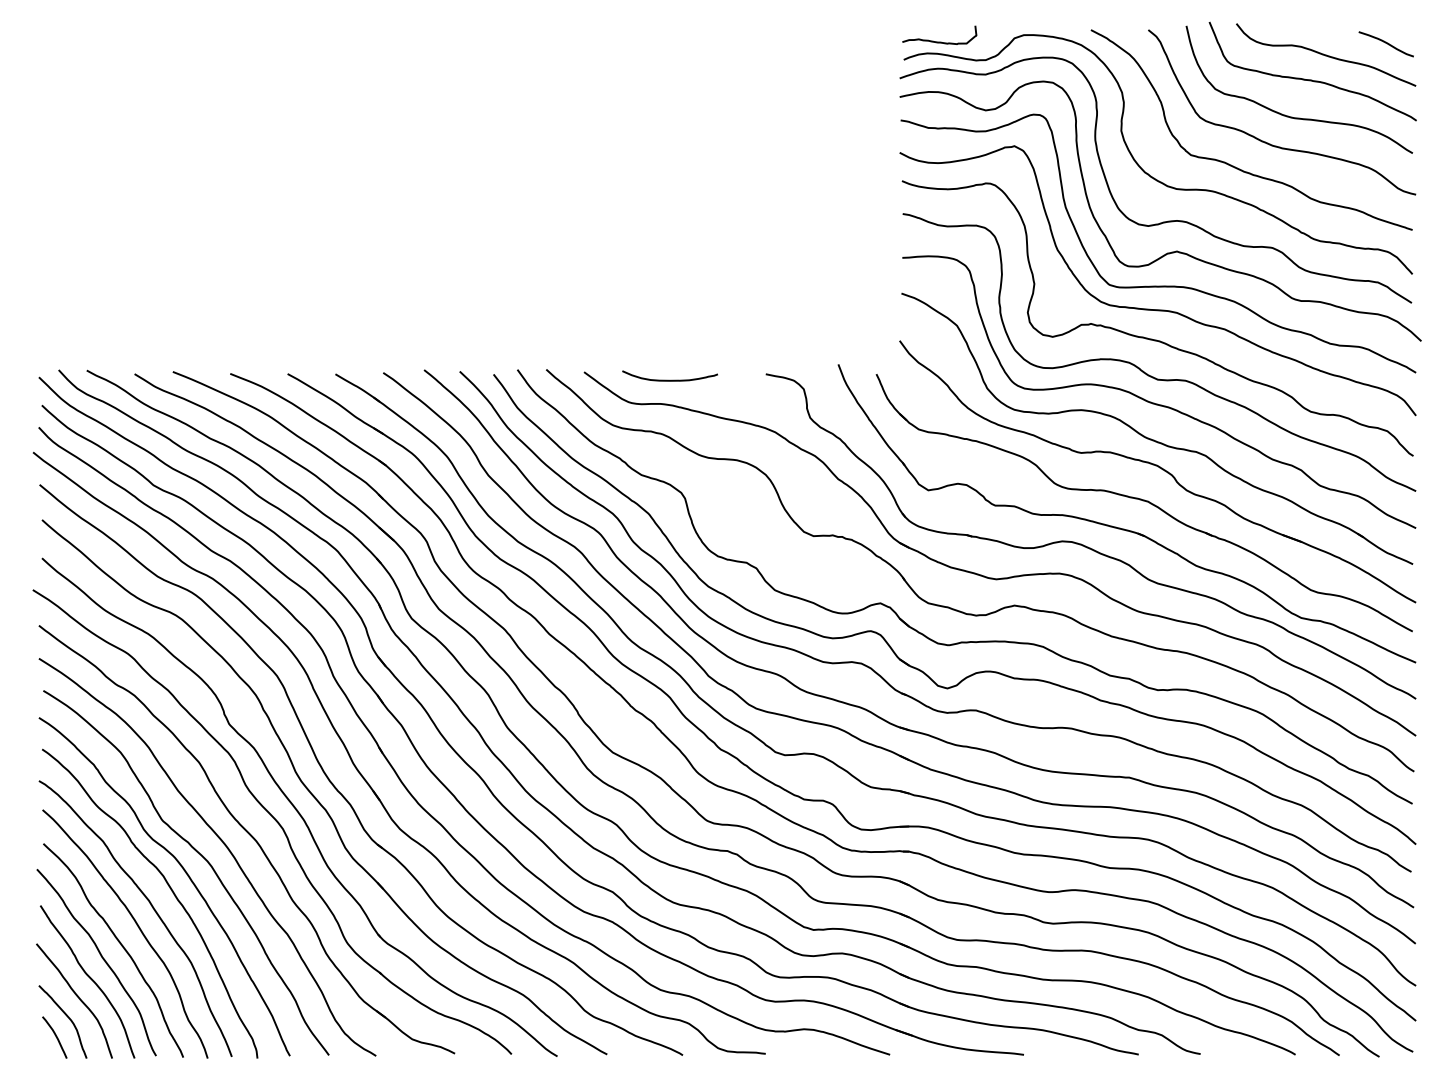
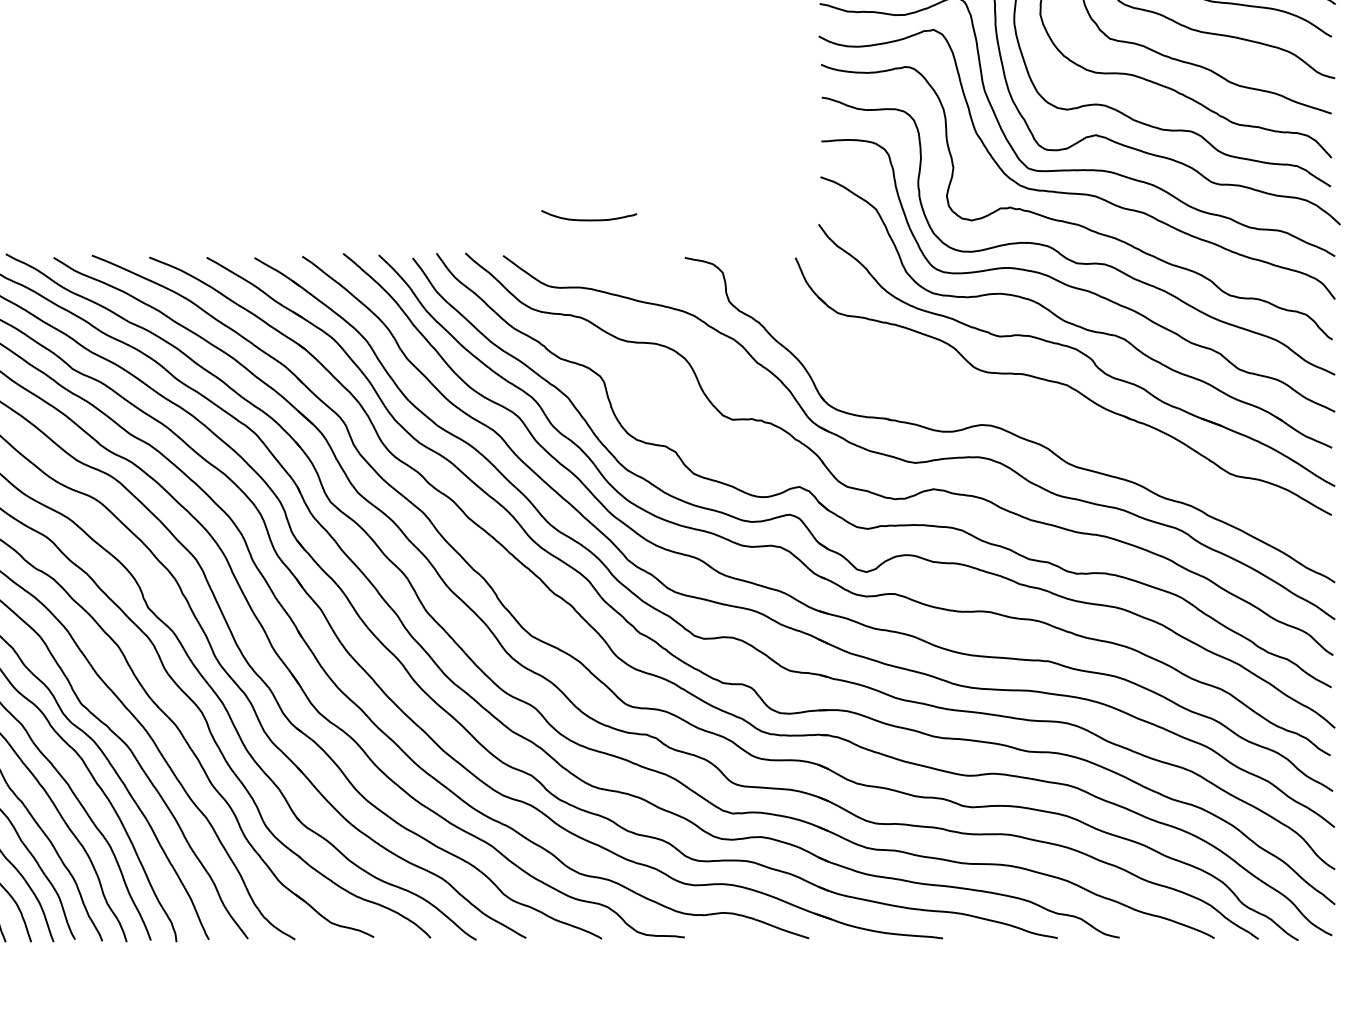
curve: (669, 379) -> (588, 219), moved
part: (1124, 528) -> (1043, 412), removed

